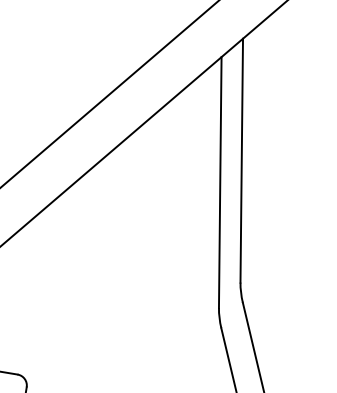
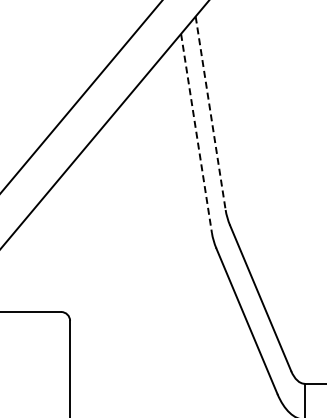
line: (241, 160) -> (210, 113), solid -> dashed
line: (220, 182) -> (196, 133), solid -> dashed

